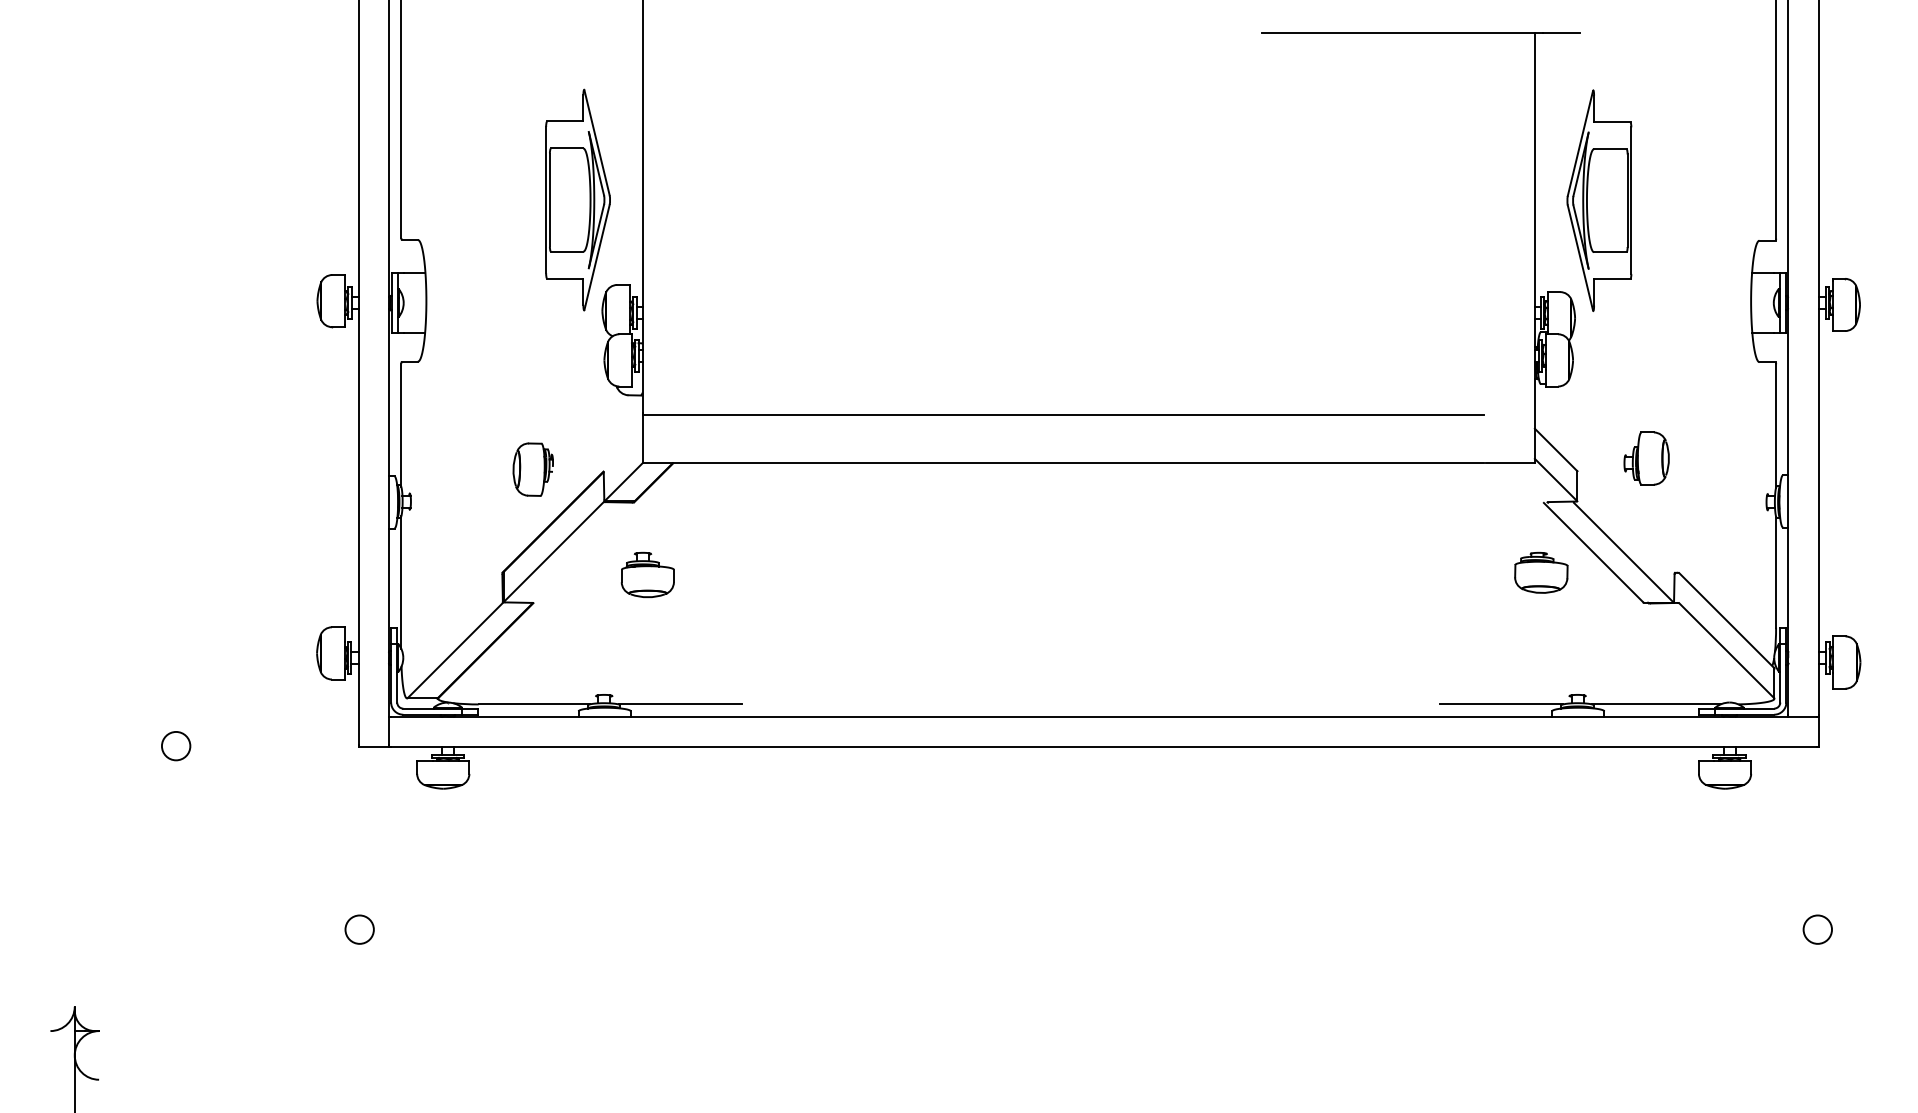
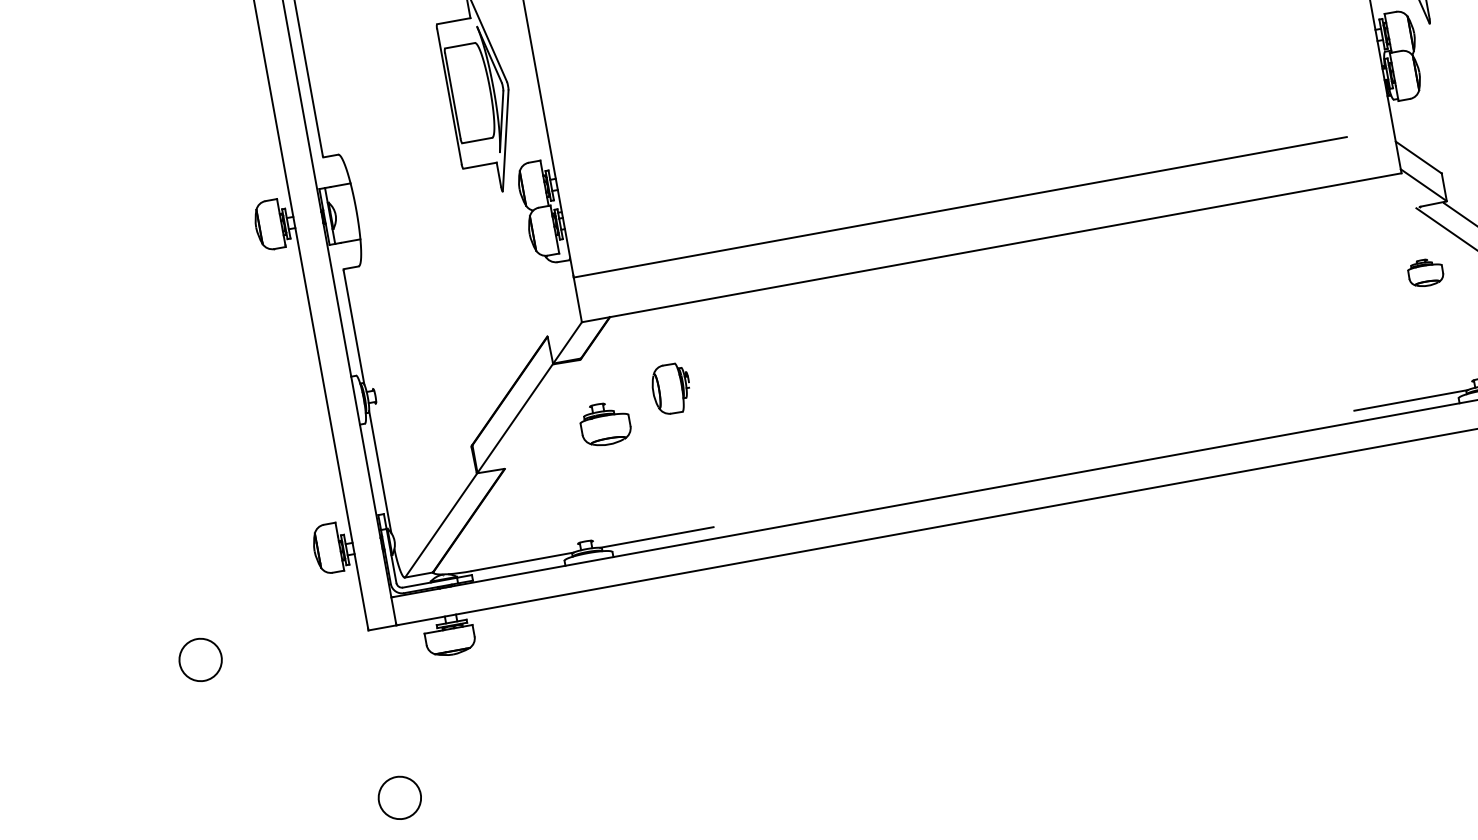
part: (532, 469) -> (670, 388), moved
part: (1541, 572) -> (1425, 272), size x0.7
circle: (175, 745) -> (199, 659), size x1.6
circle: (359, 929) -> (399, 797), size x1.6

